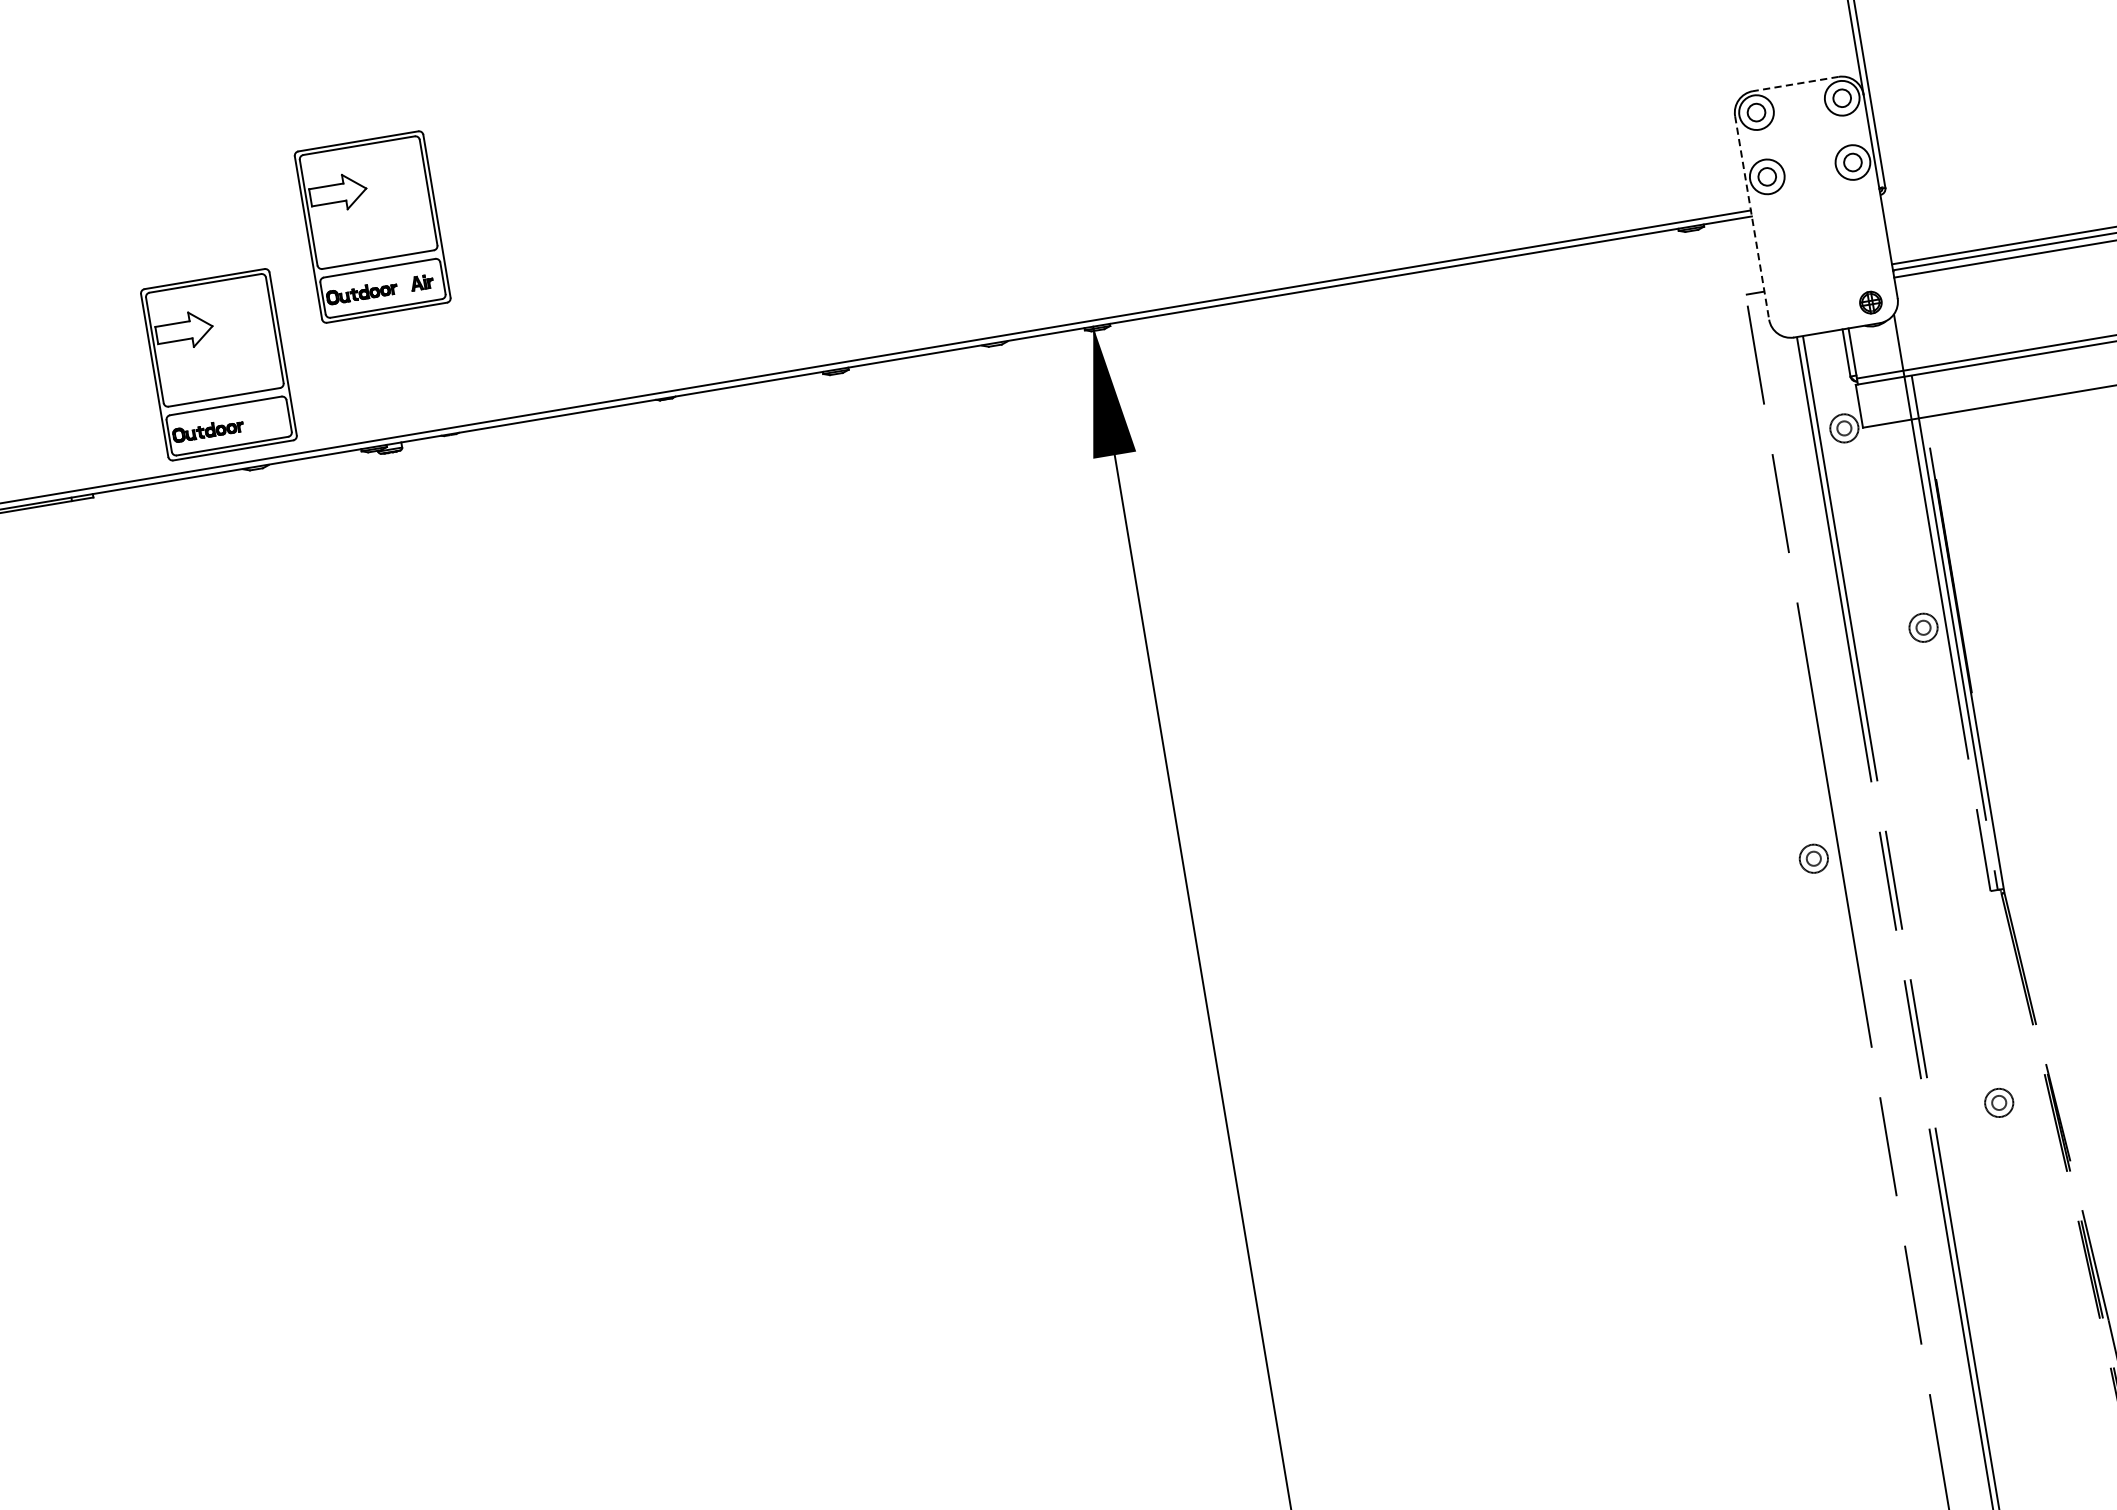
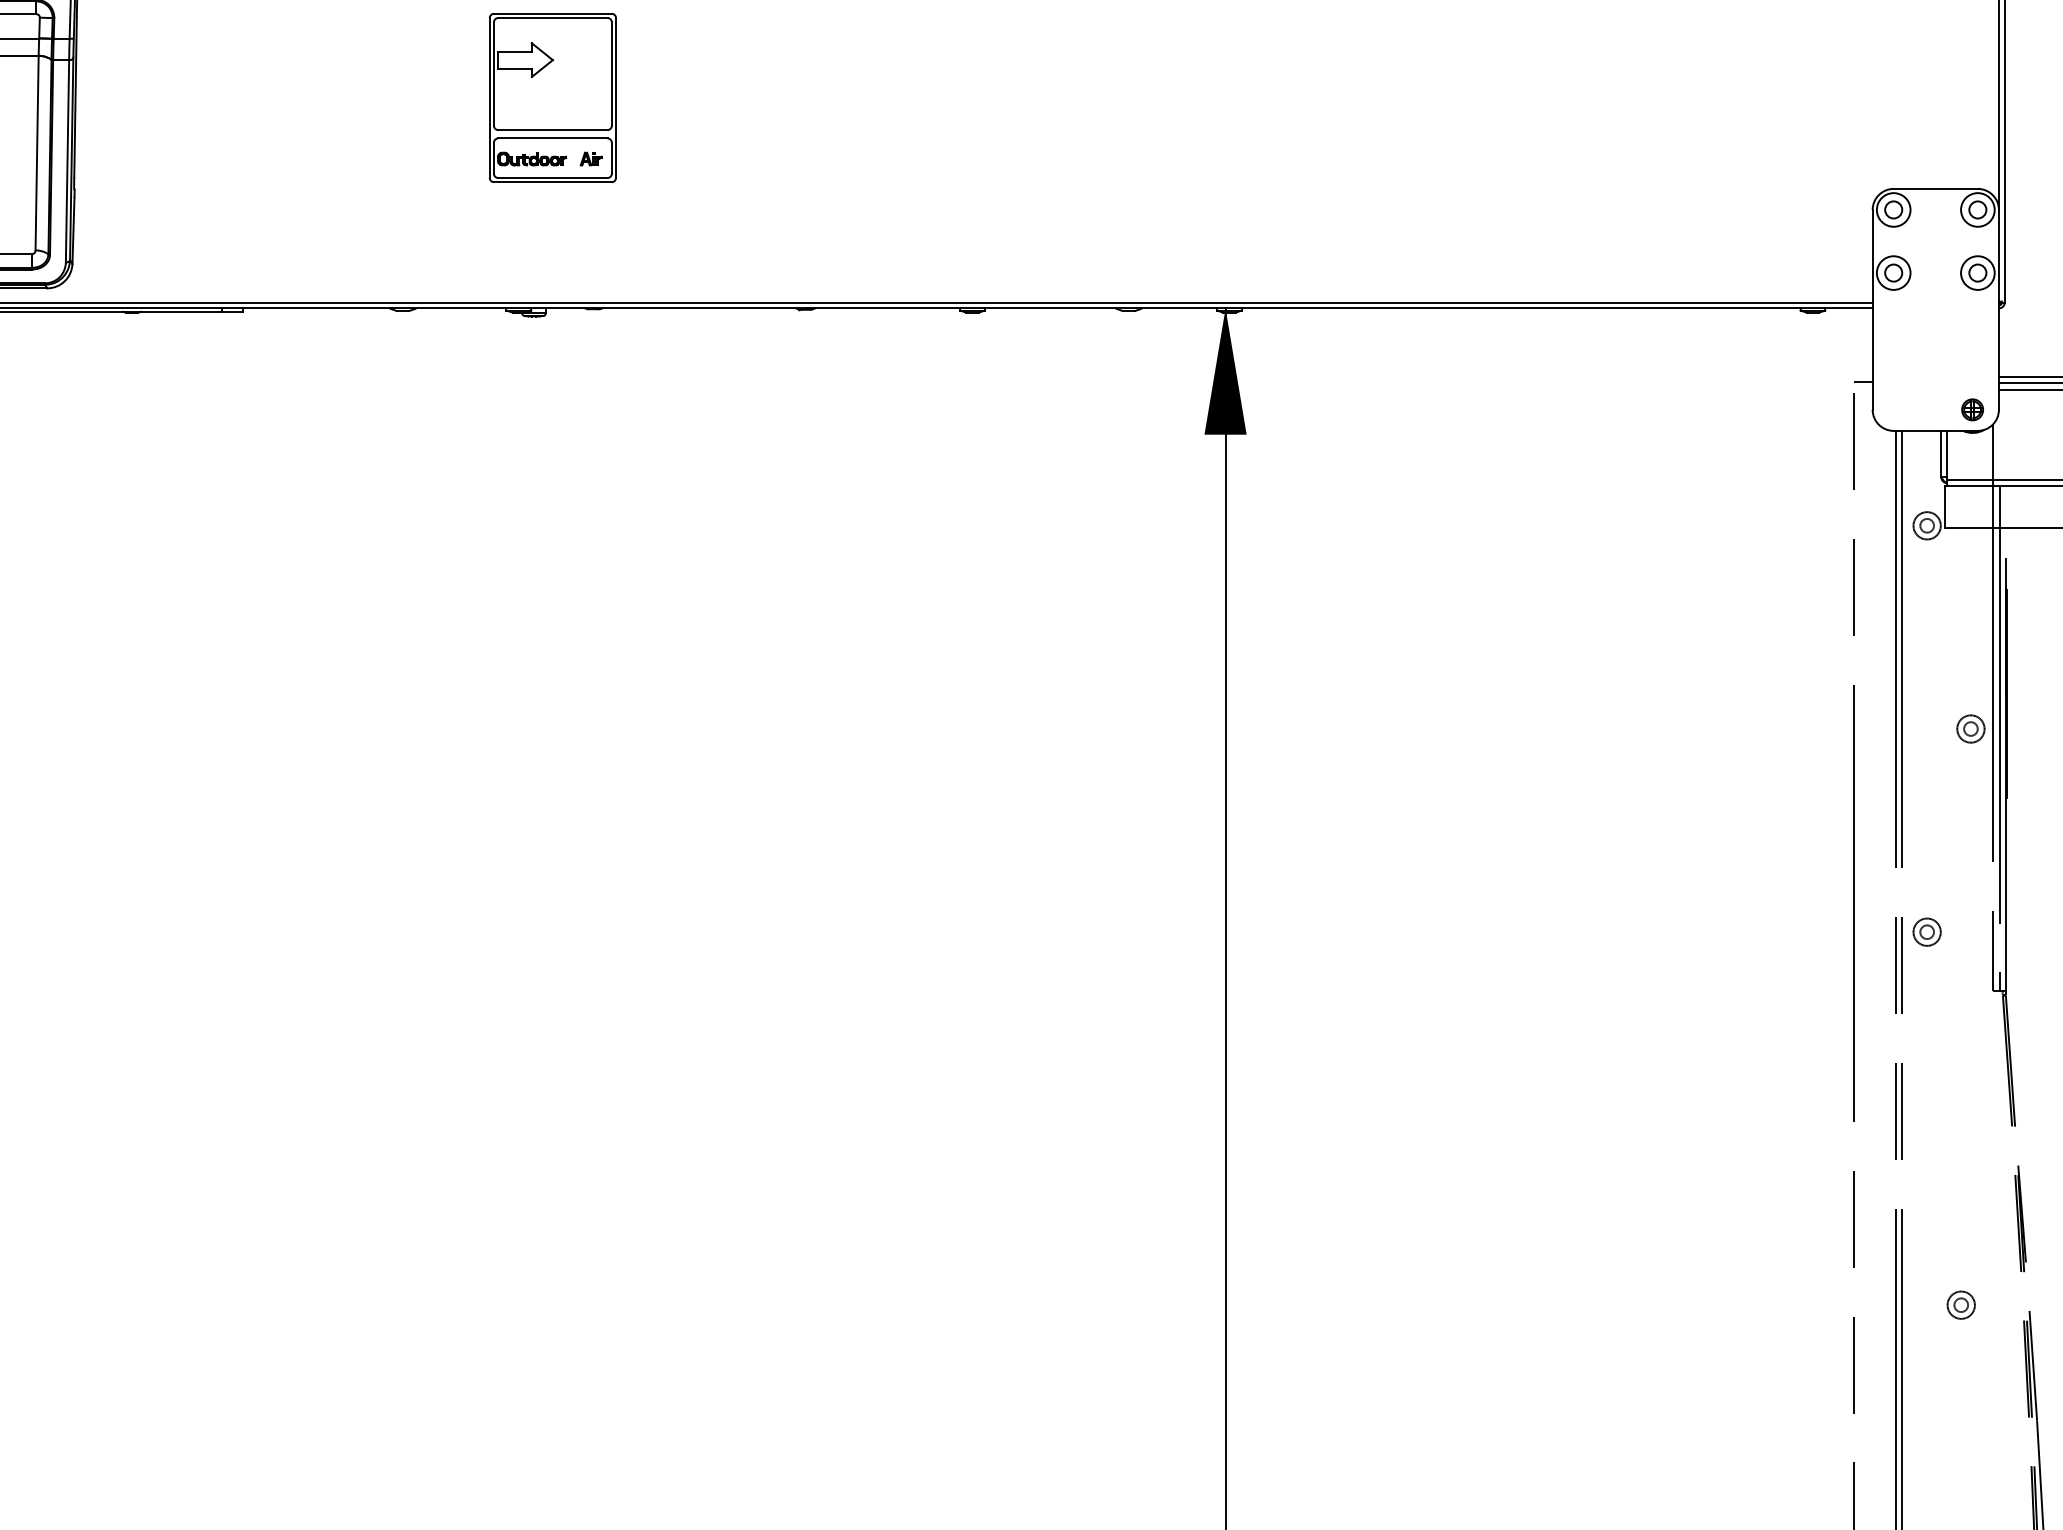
line: (1795, 83) -> (1935, 188), dashed -> solid
line: (1751, 217) -> (1872, 309), dashed -> solid
part: (218, 364) -> (383, 204), removed
part: (1813, 858) -> (1926, 931), moved
part: (1998, 1102) -> (1960, 1304), moved

